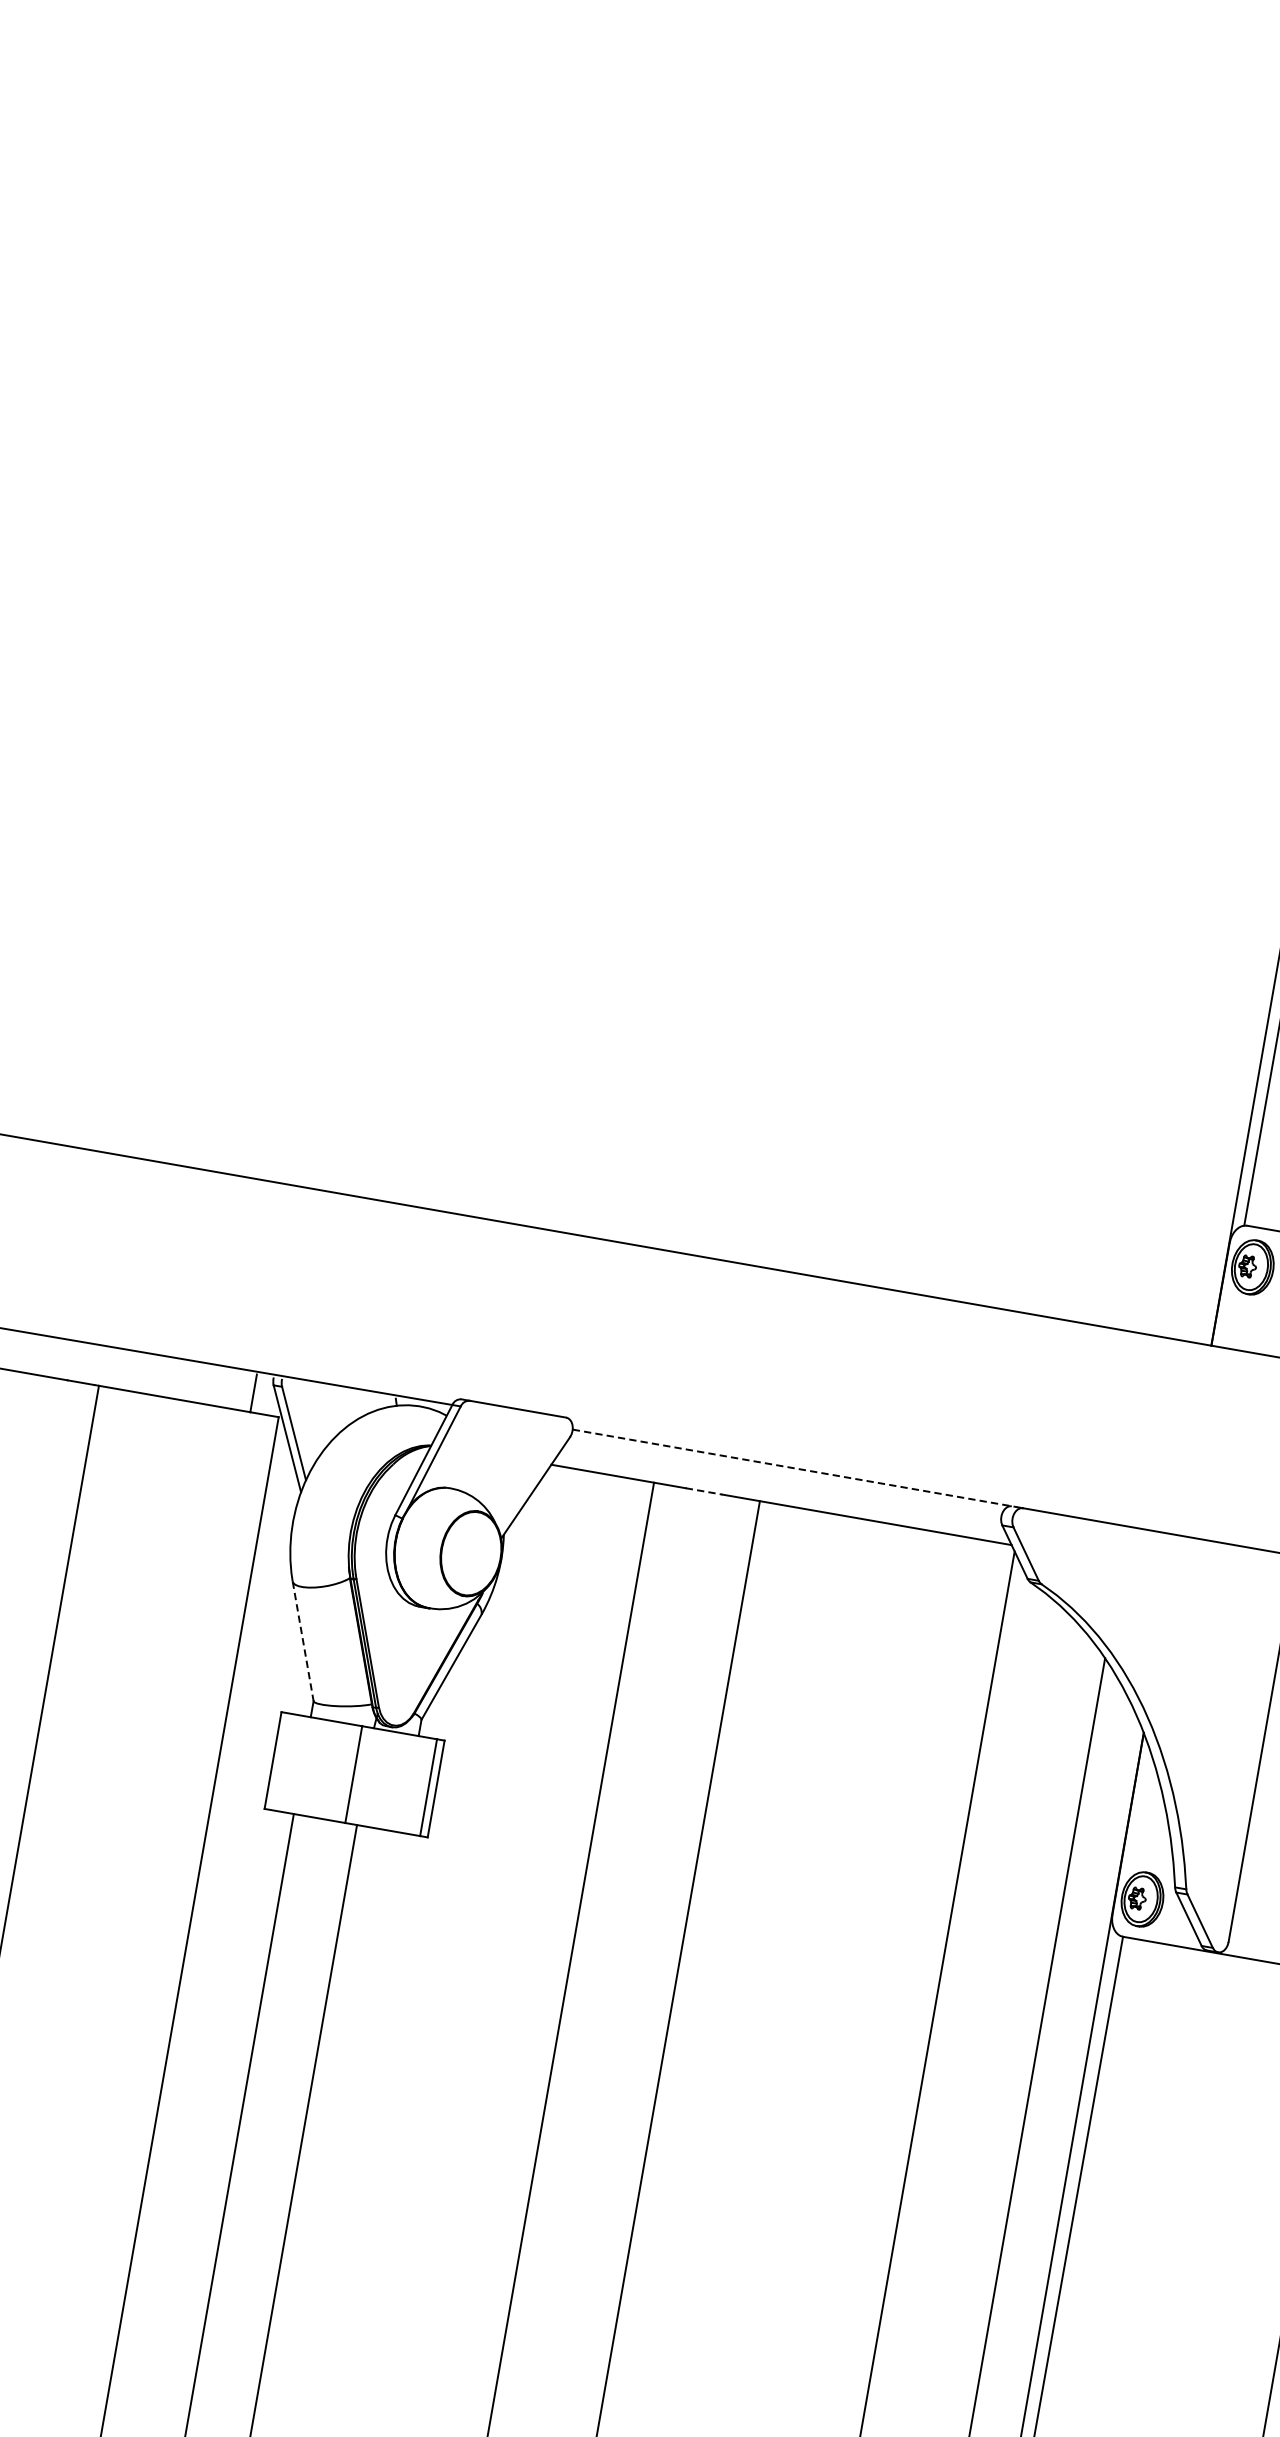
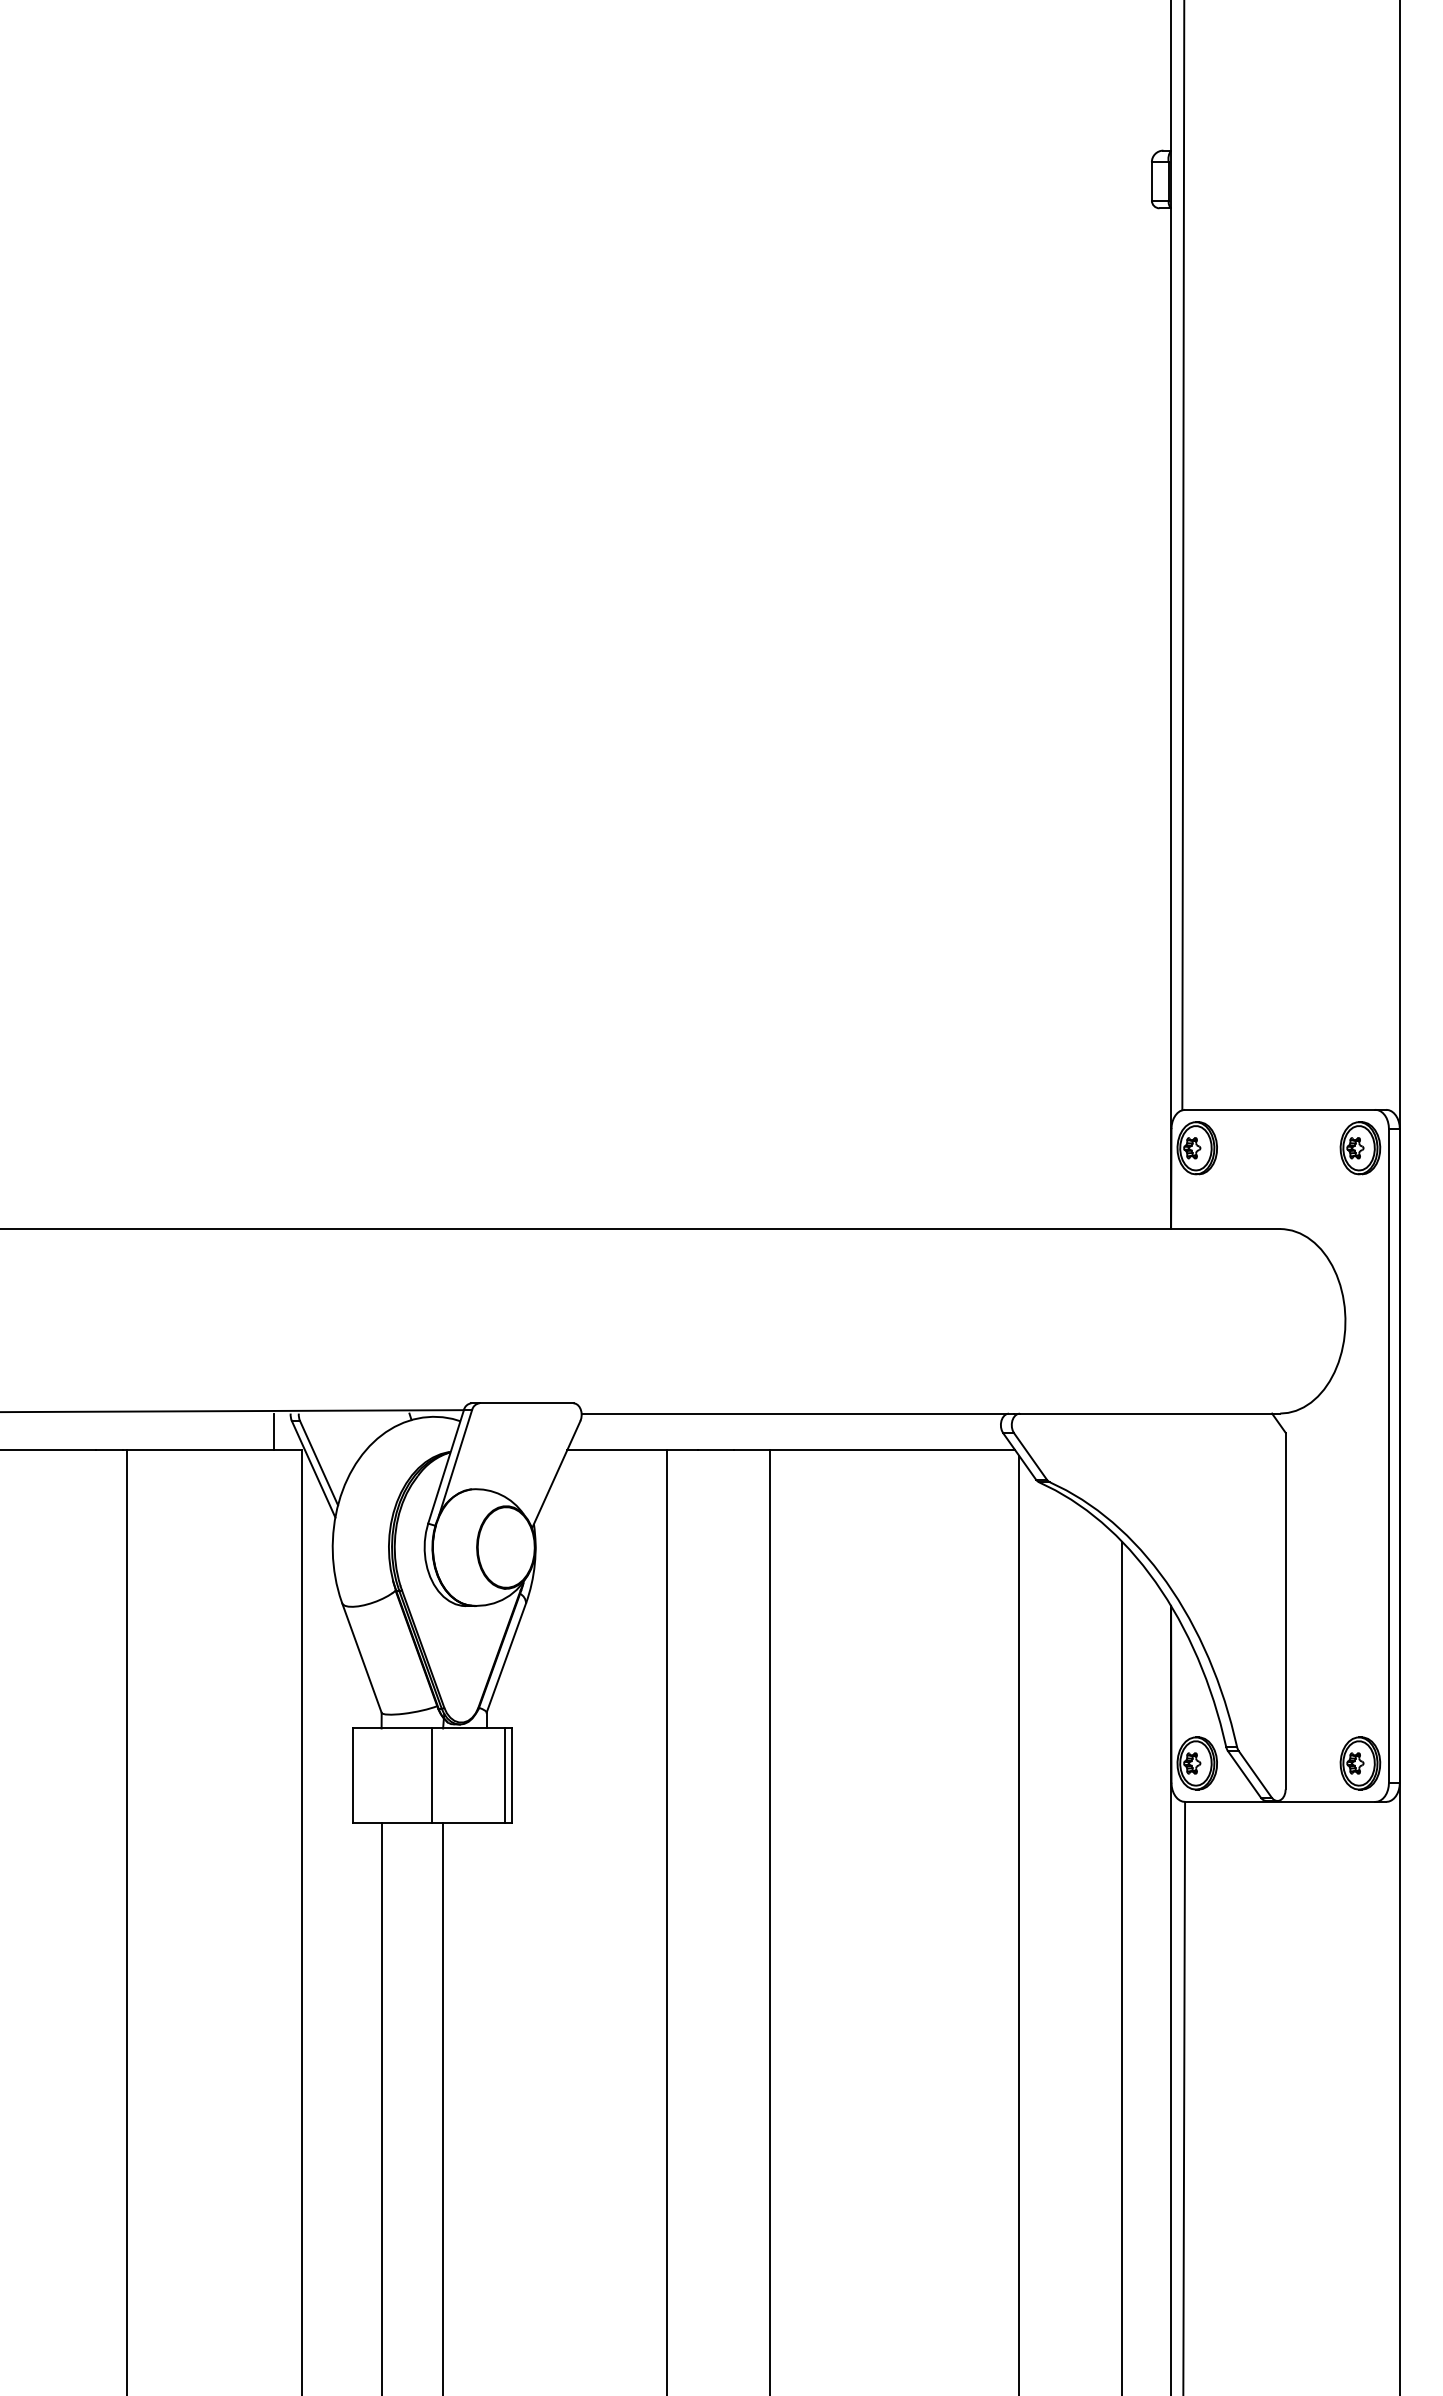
line: (795, 1468) -> (798, 1413), dashed -> solid
line: (703, 1491) -> (715, 1450), dashed -> solid
line: (303, 1641) -> (362, 1658), dashed -> solid

